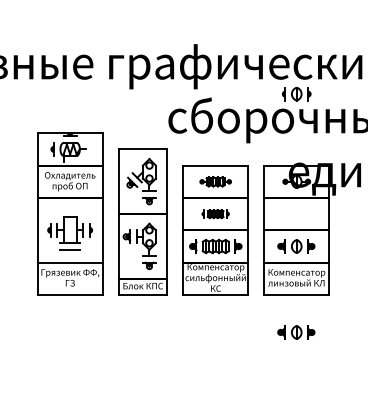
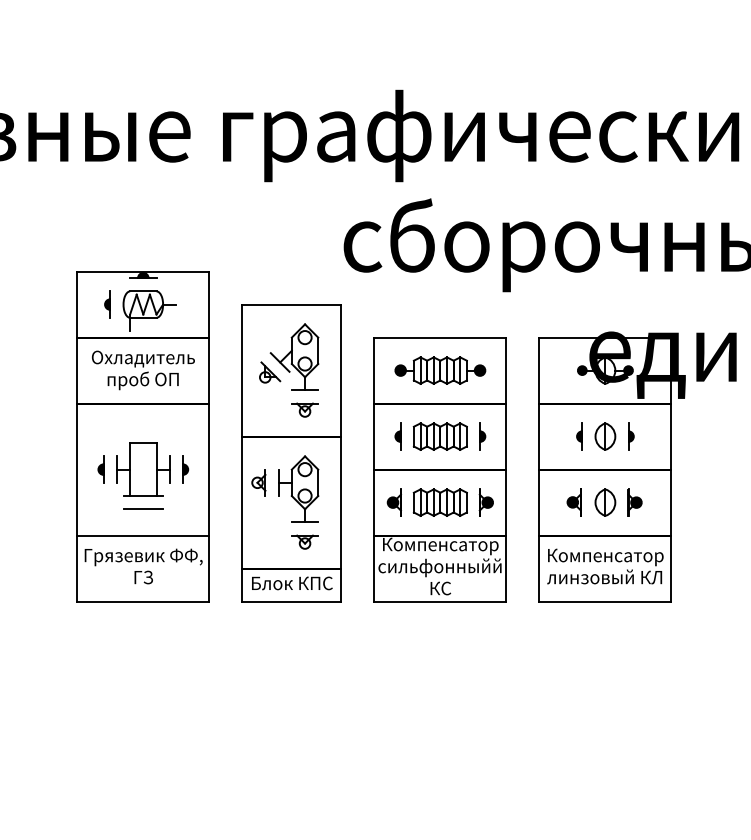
part: (296, 94) -> (604, 437), moved
part: (215, 181) -> (439, 370), size x1.43
part: (215, 213) -> (439, 435), size x1.67
part: (296, 332) -> (604, 677), removed

